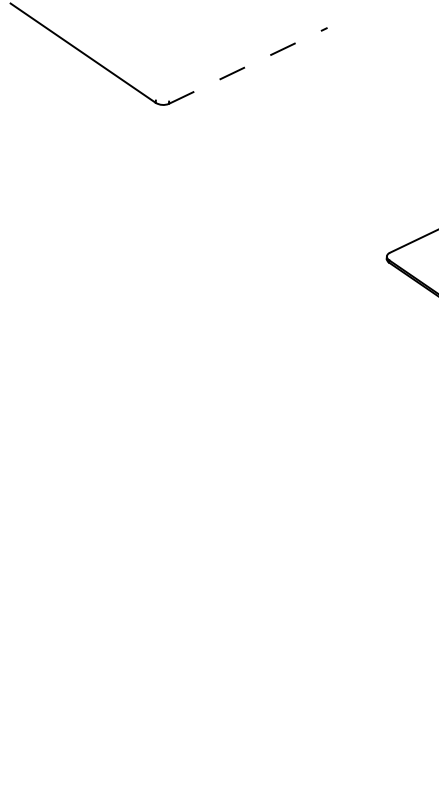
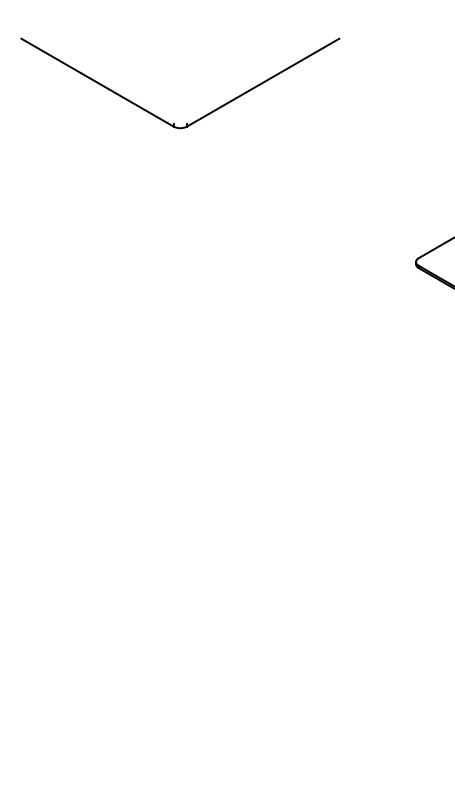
line: (248, 65) -> (263, 82), dashed -> solid

